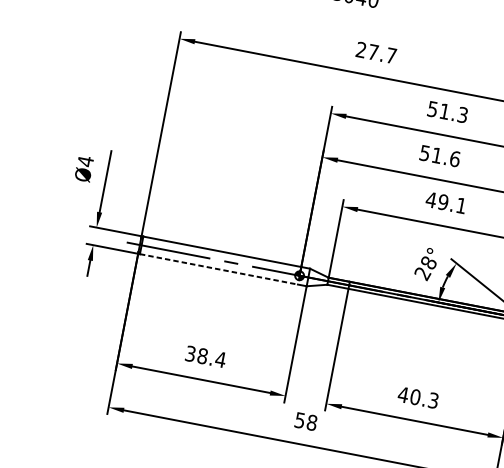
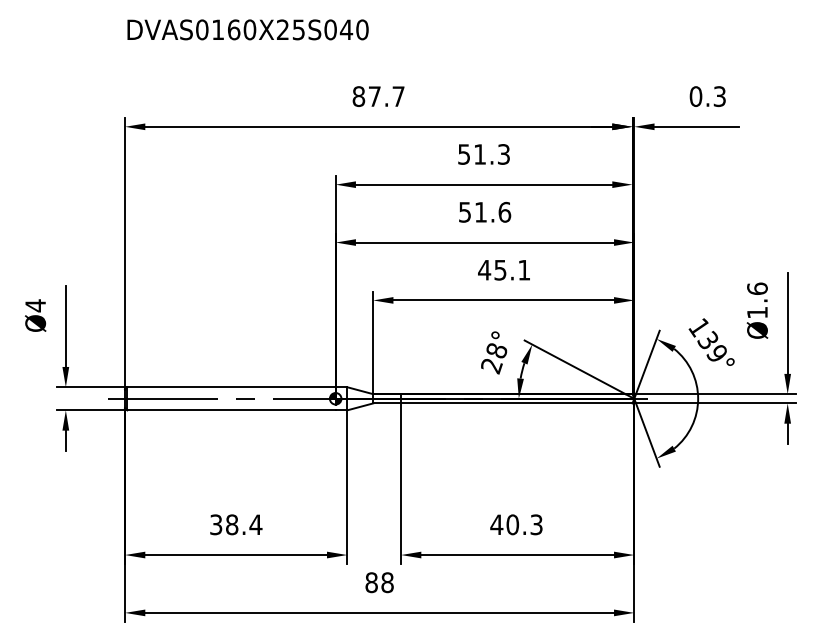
text: (361, 49) -> (358, 96), 27.7 -> 87.7
text: (443, 201) -> (500, 269), 49.1 -> 45.1
line: (219, 269) -> (232, 410), dashed -> solid
text: (299, 420) -> (371, 582), 58 -> 88

